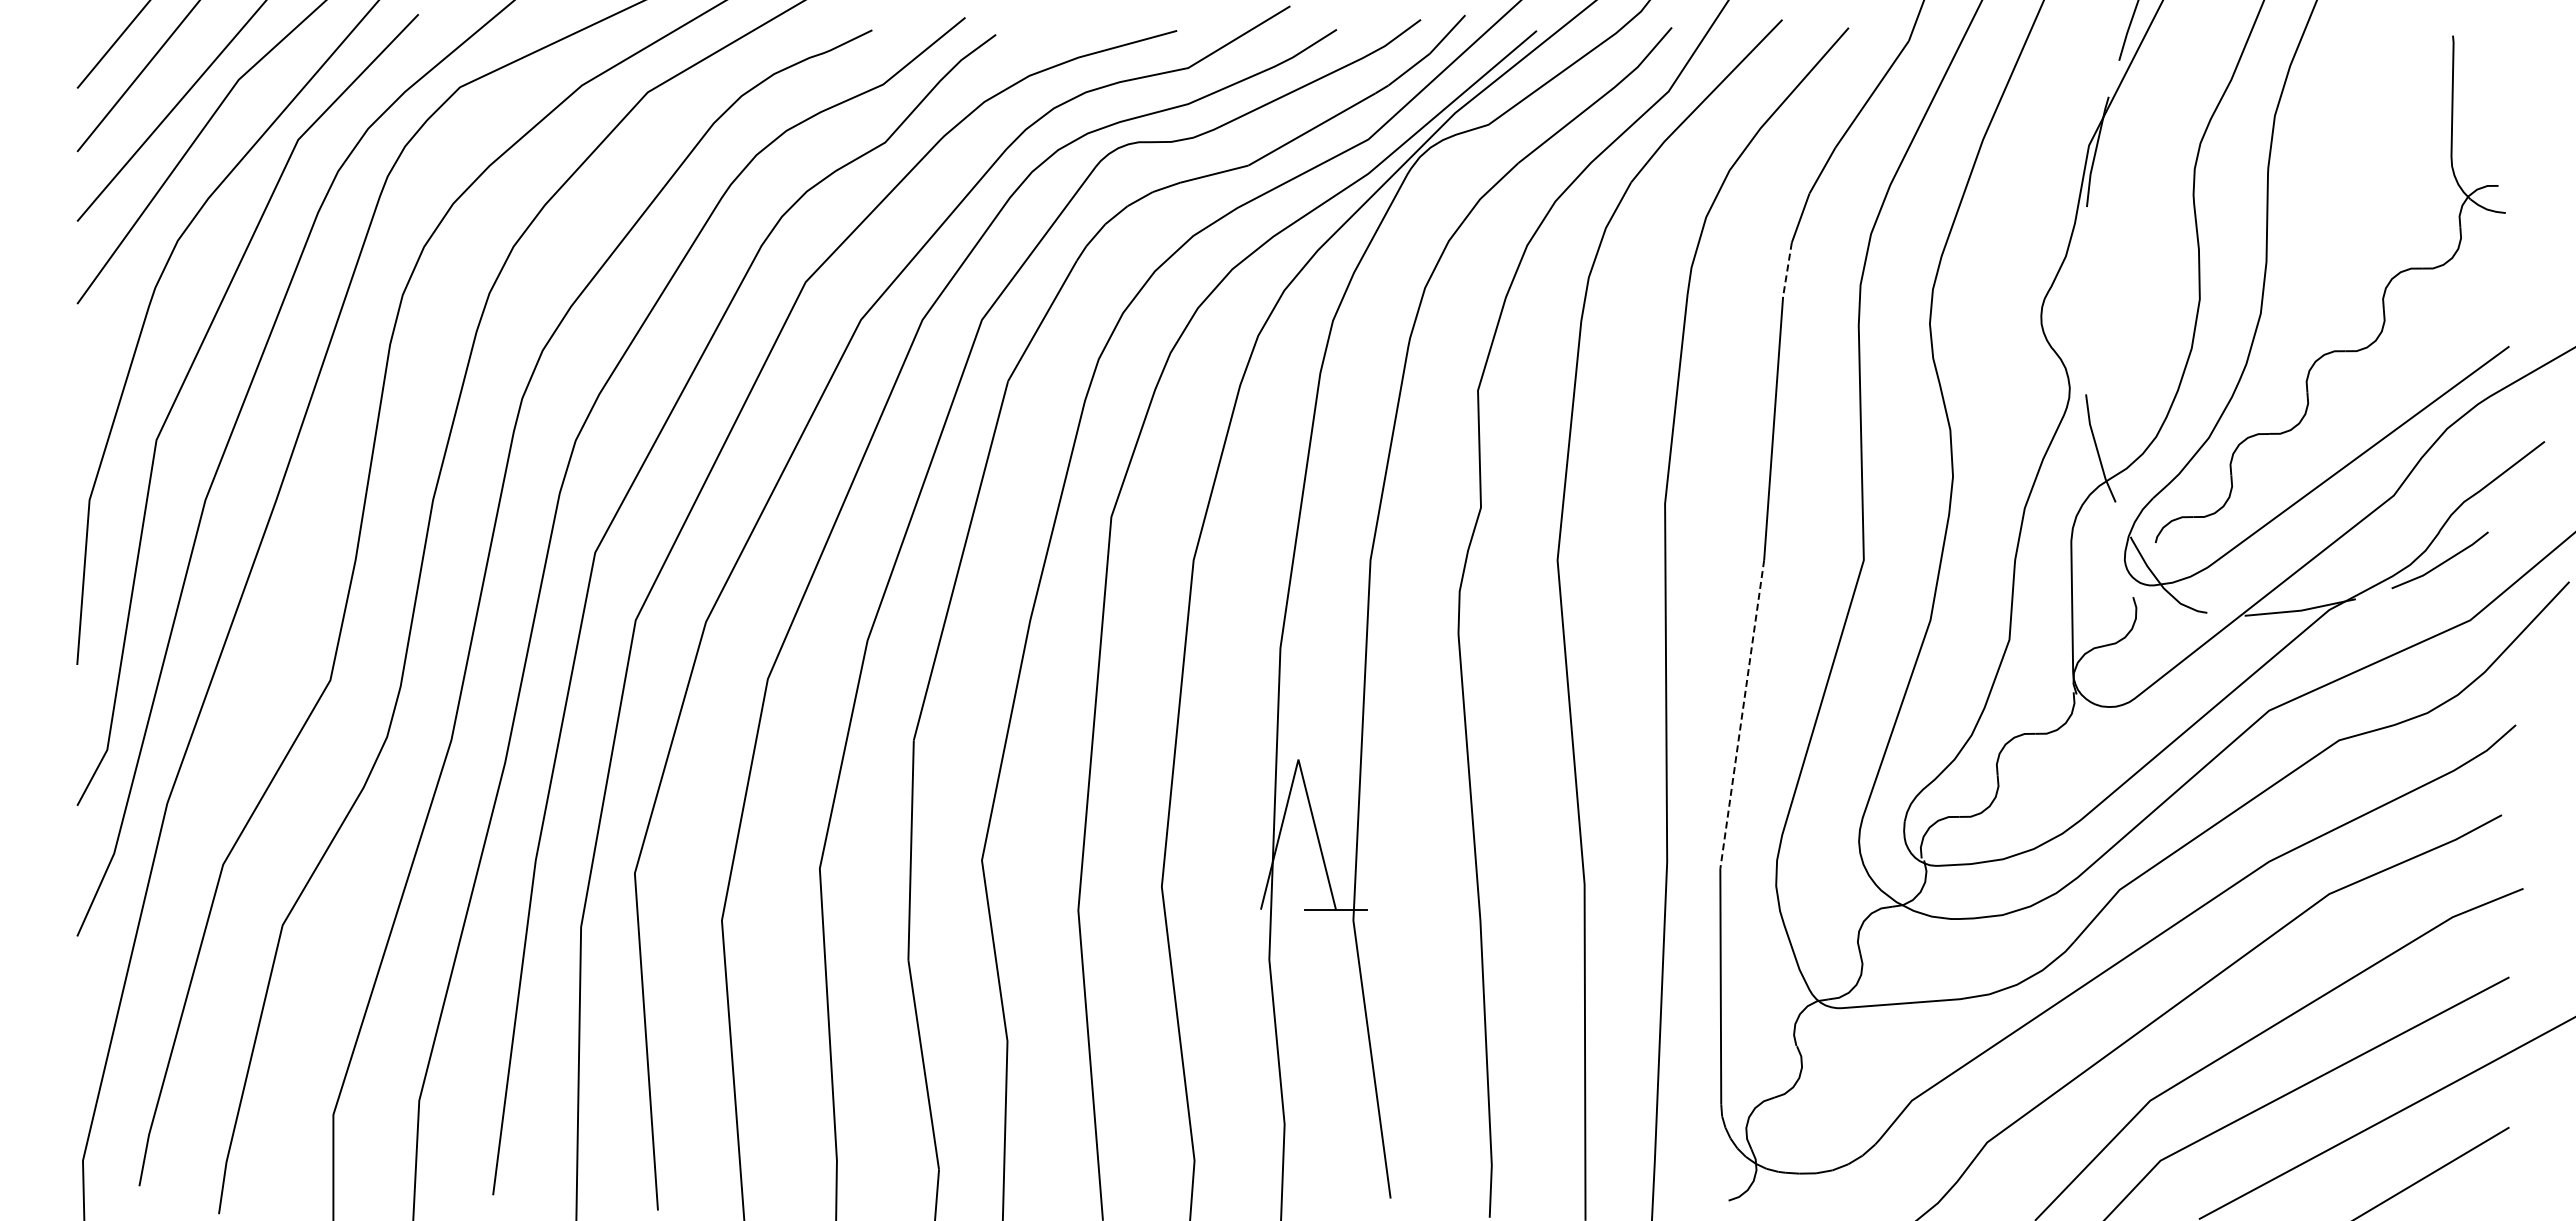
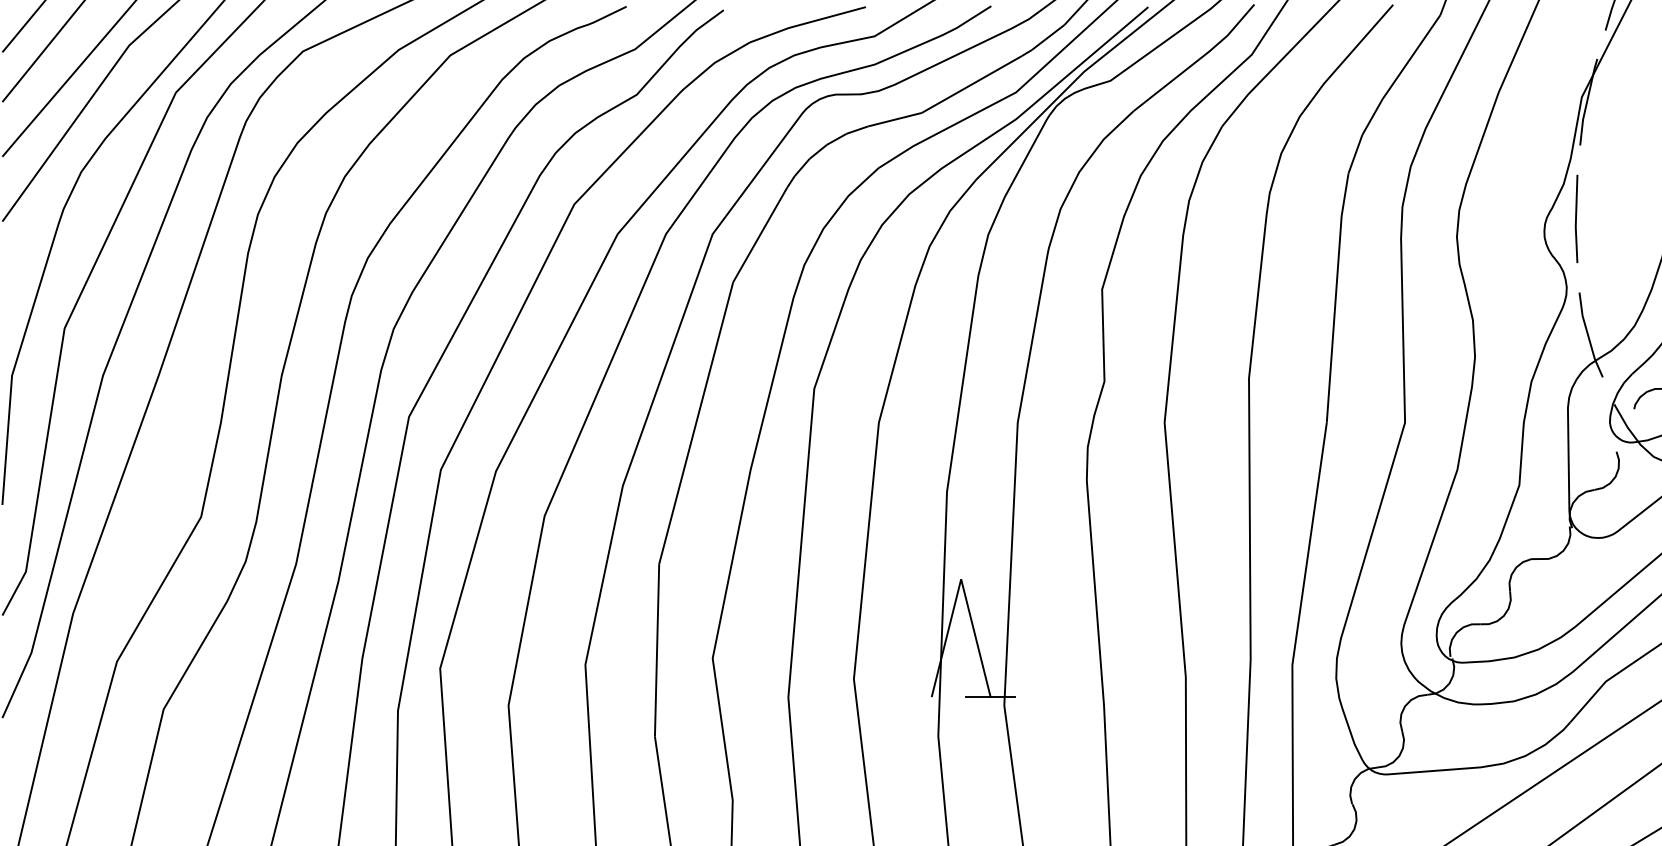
line: (1787, 270) -> (1345, 195), dashed -> solid
line: (2082, 300) -> (1576, 218), added
line: (1742, 714) -> (1309, 543), dashed -> solid

